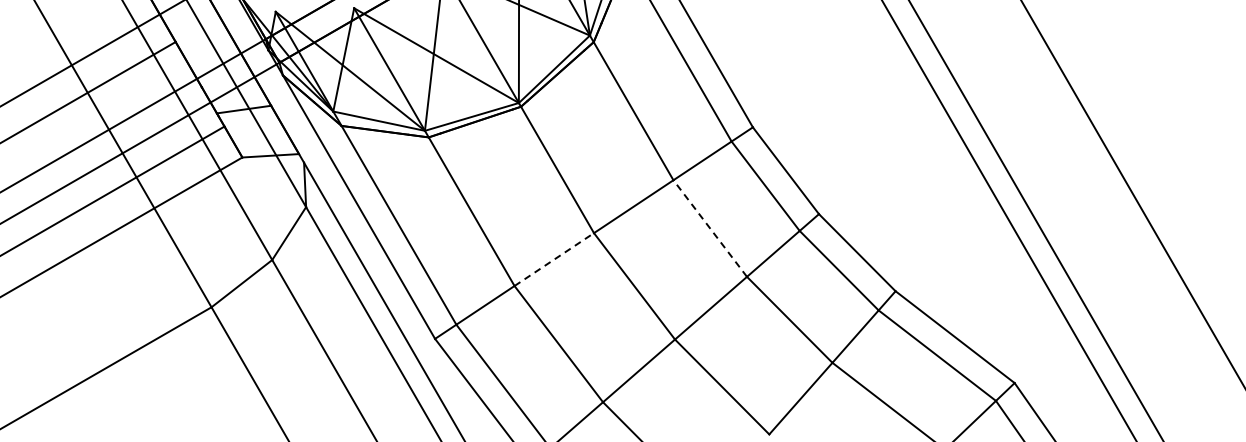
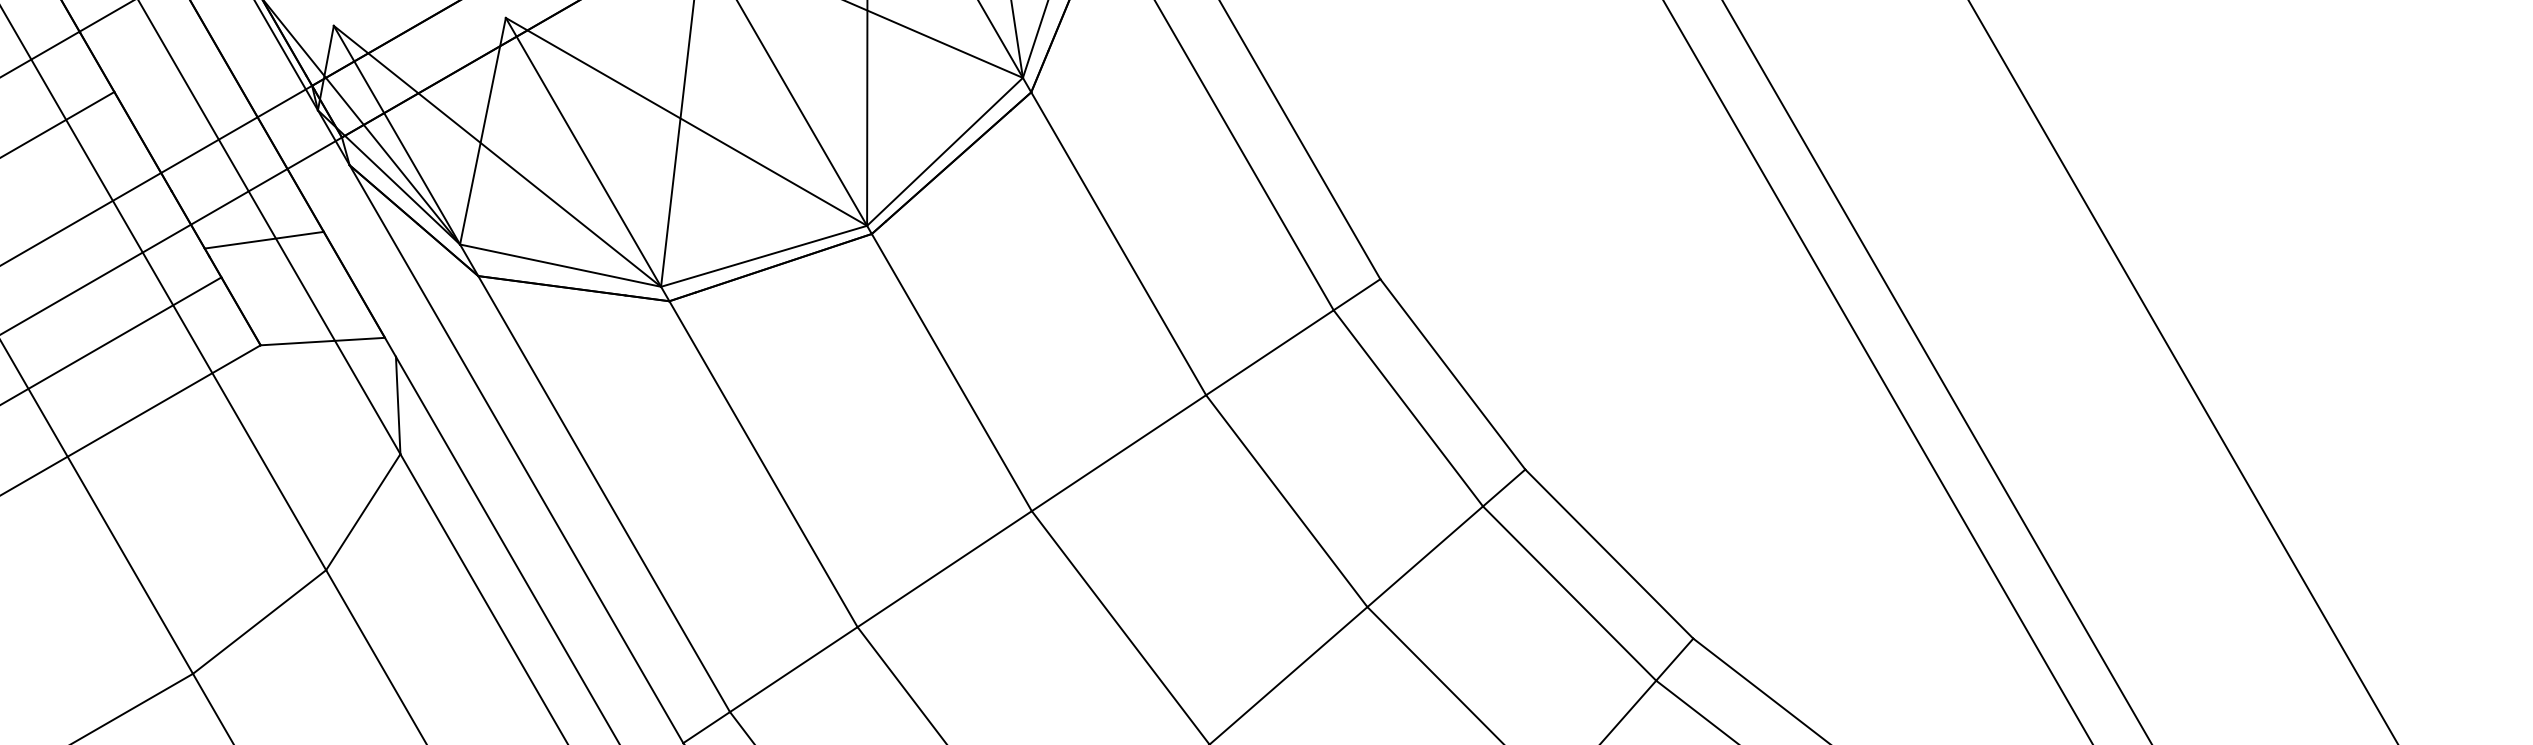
line: (710, 228) -> (1287, 501), dashed -> solid
line: (554, 259) -> (945, 569), dashed -> solid

